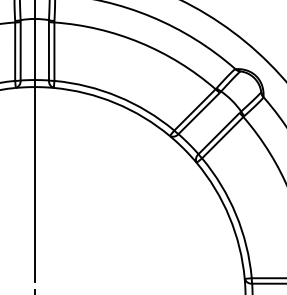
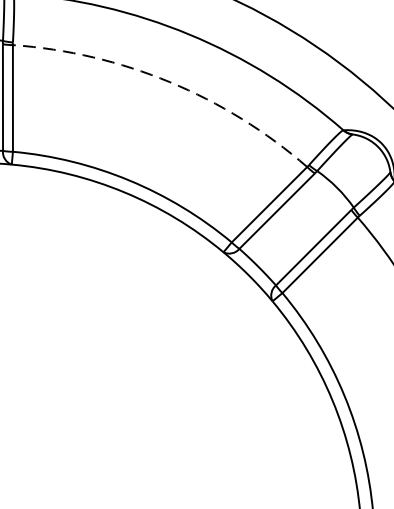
arc: (140, 42) -> (170, 81), solid -> dashed

